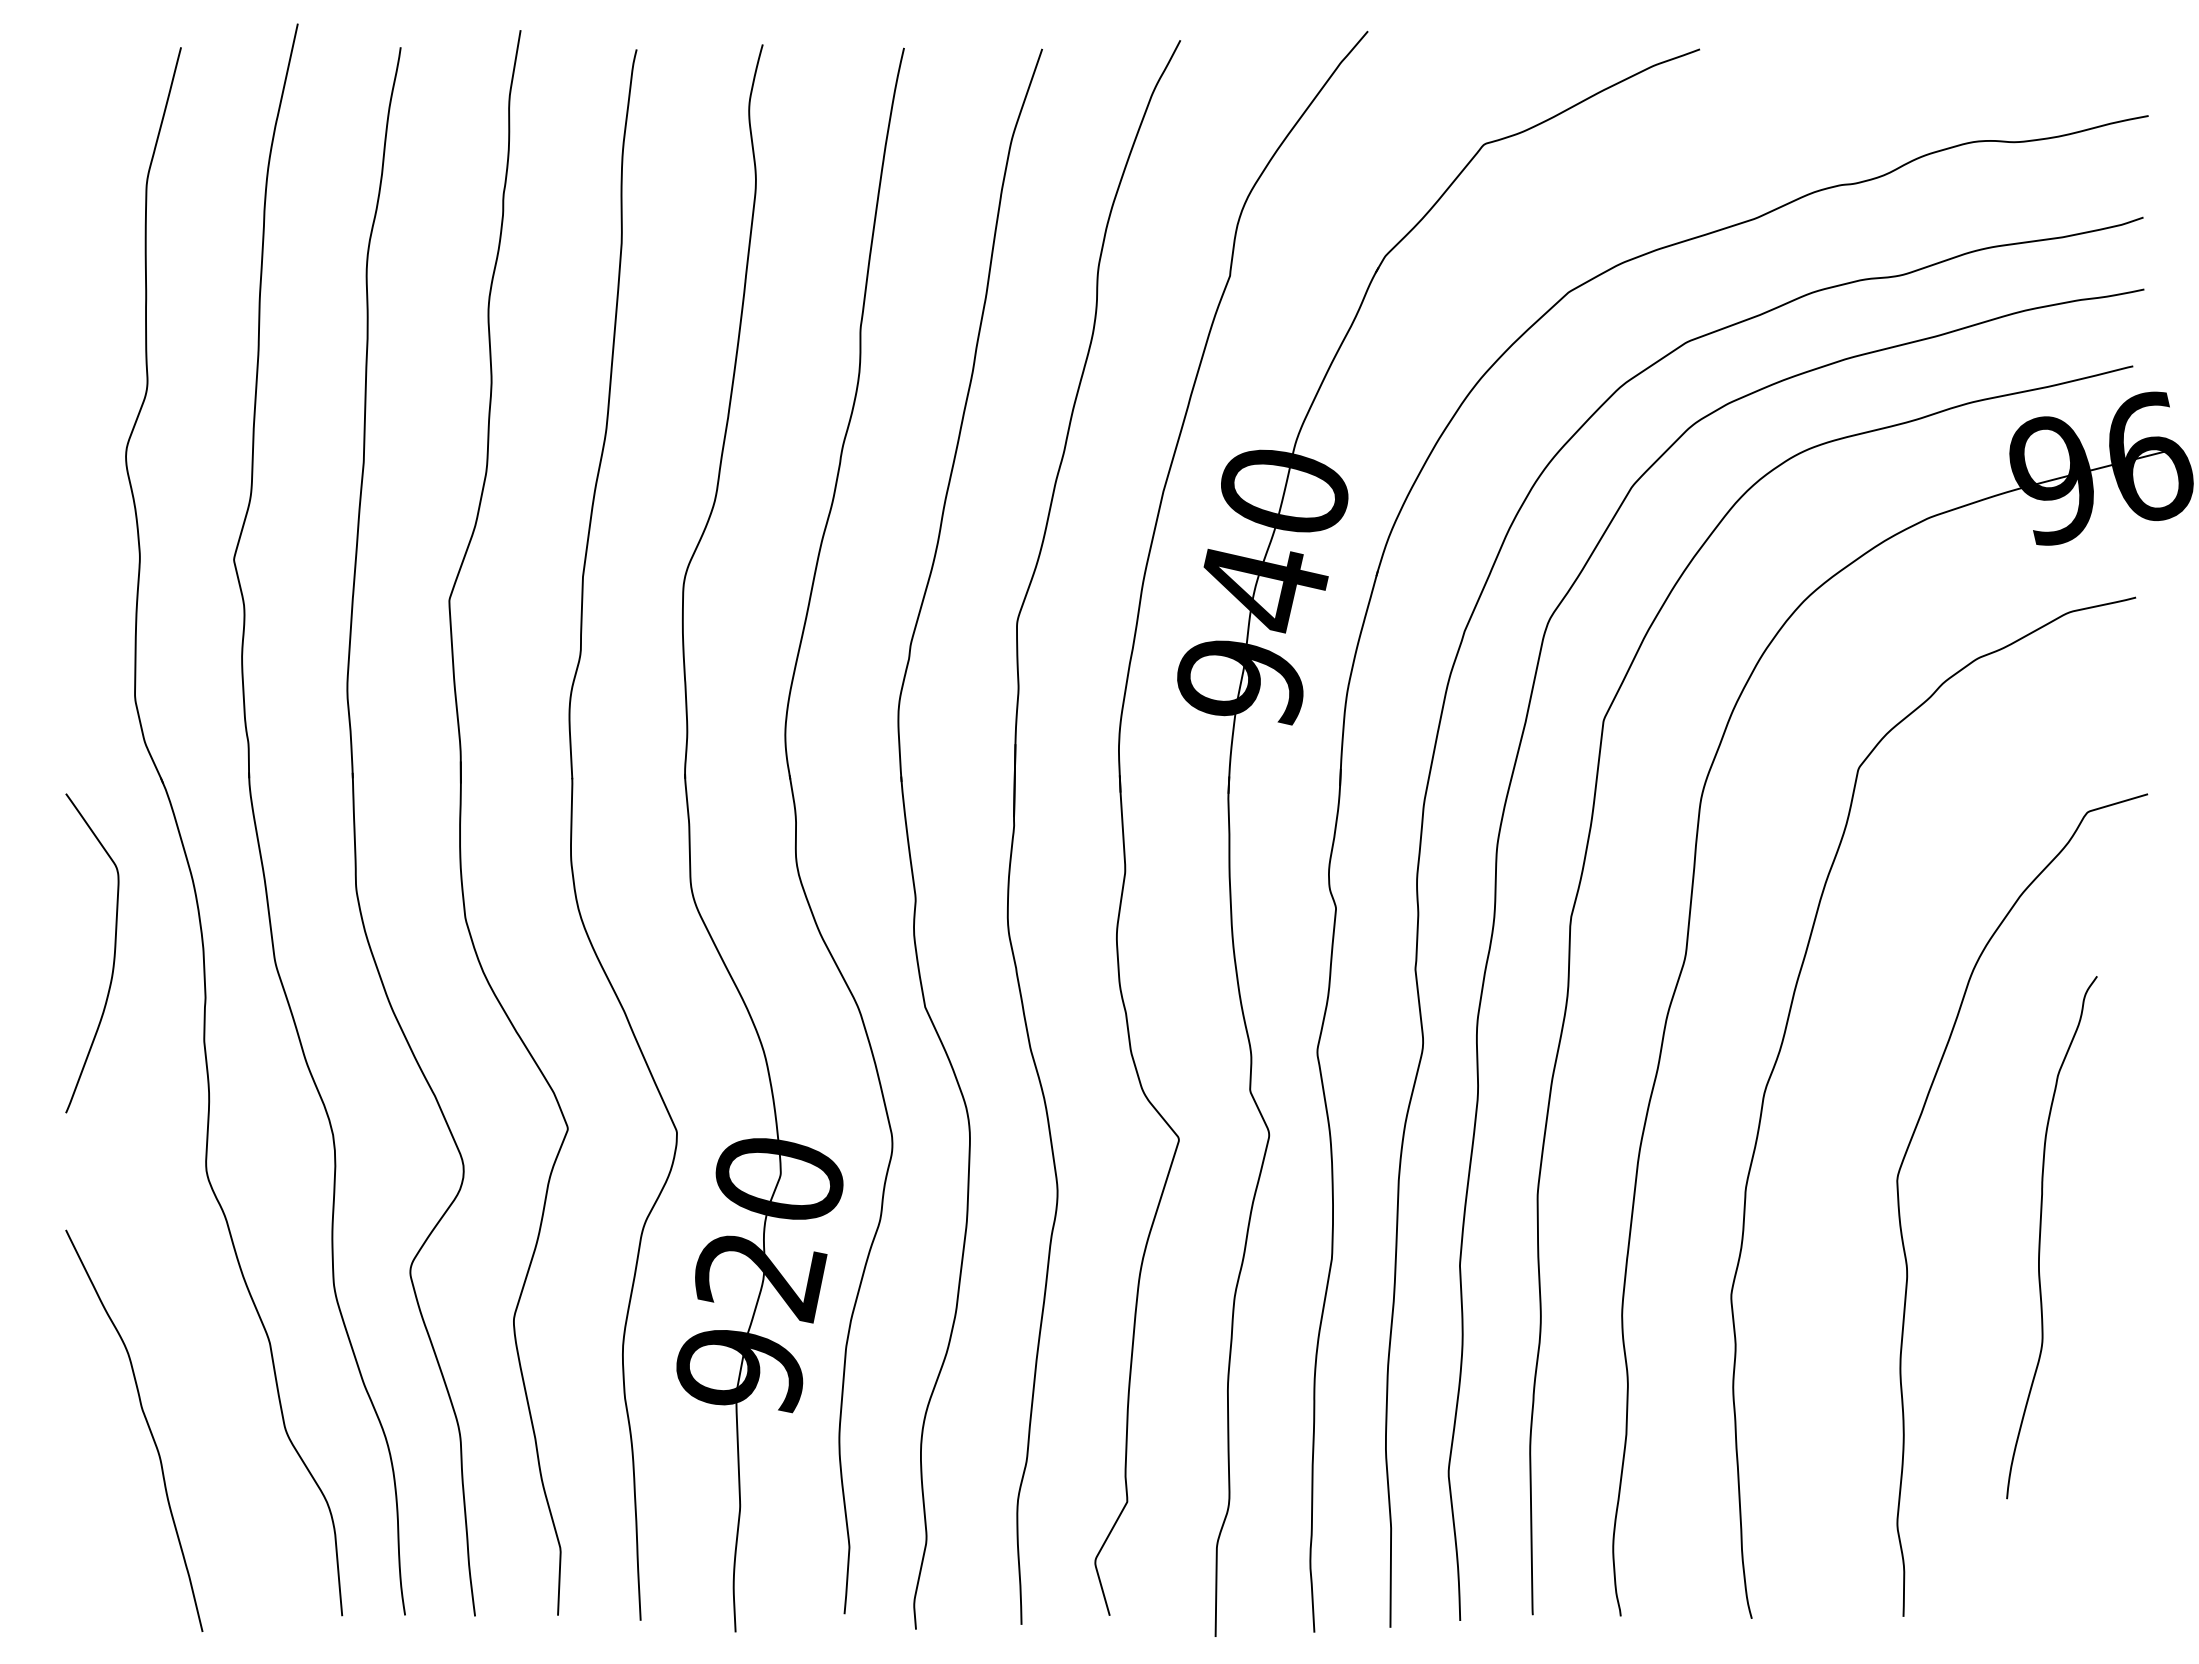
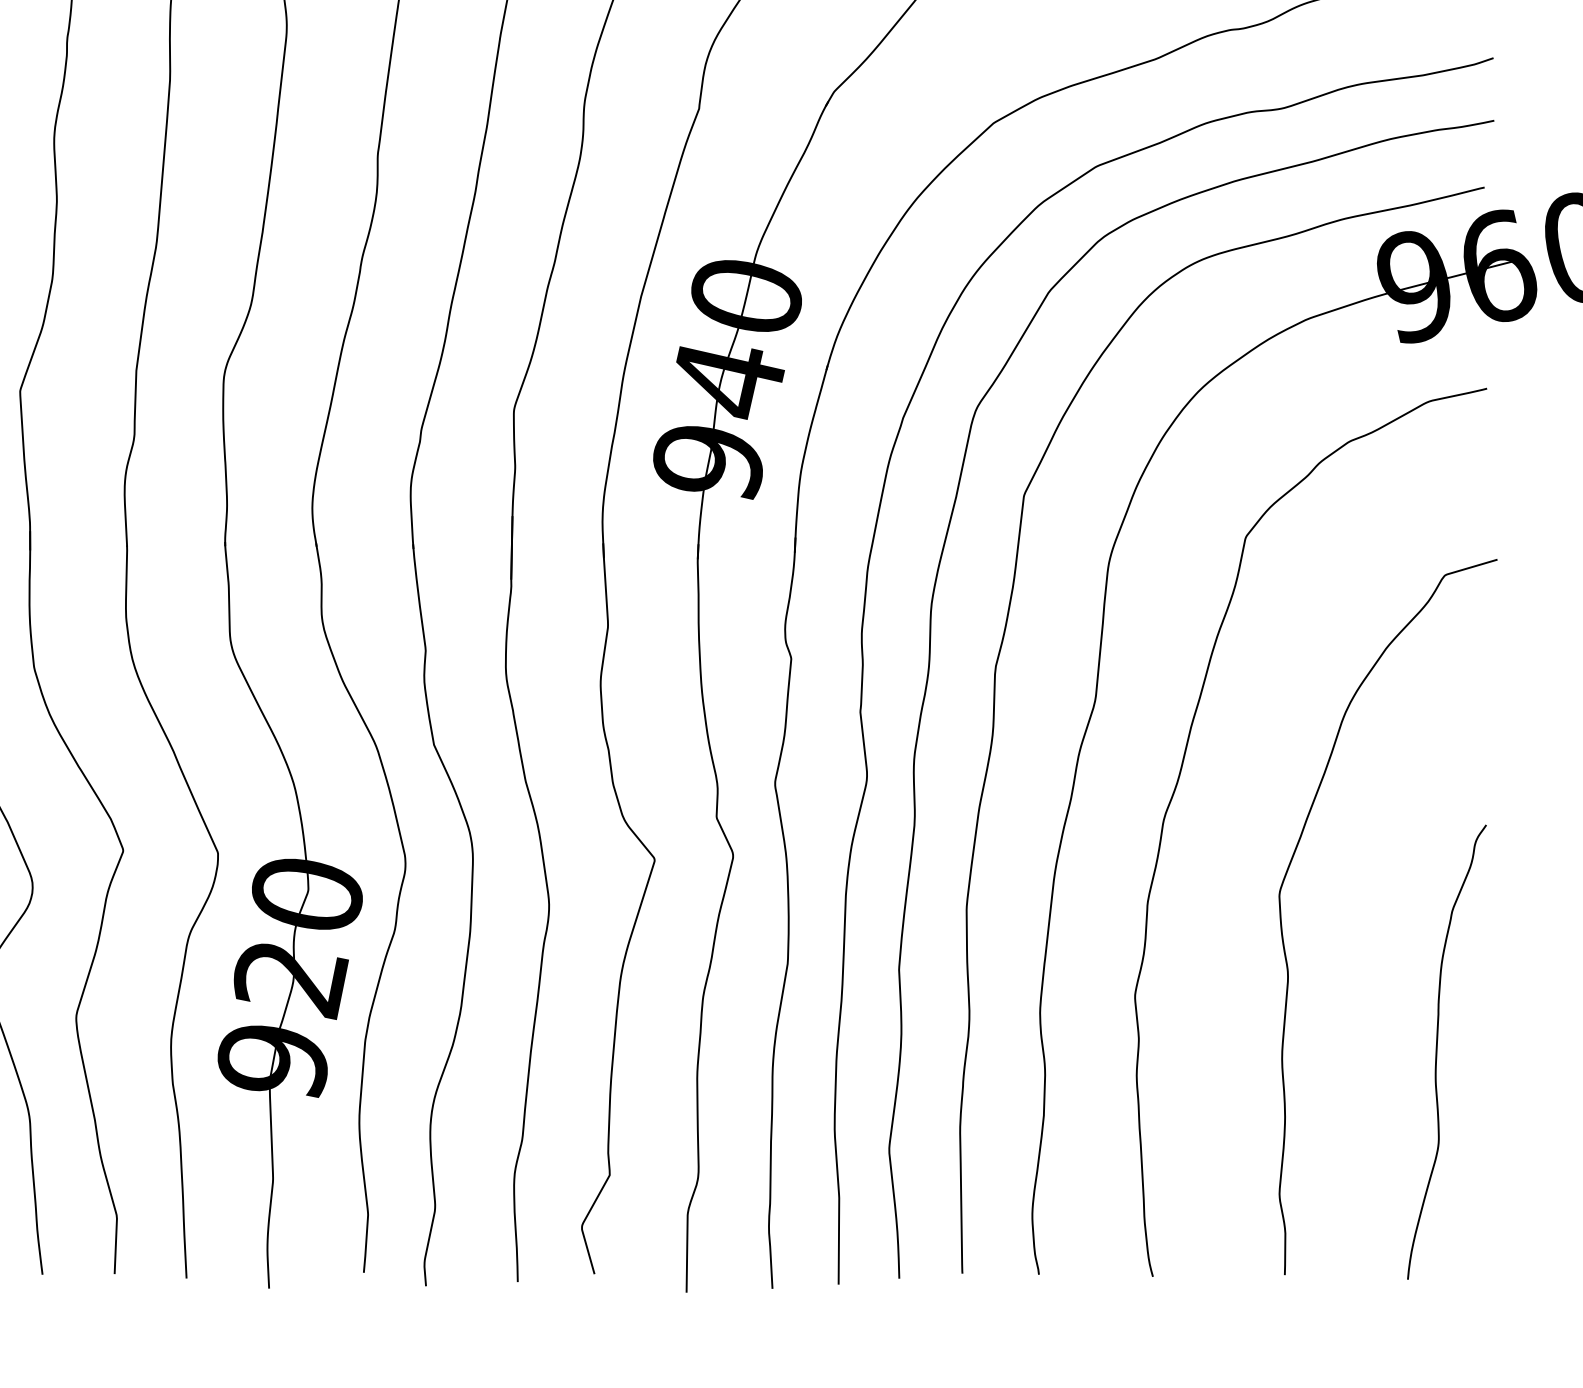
curve: (2040, 1237) -> (1437, 1052), moved

